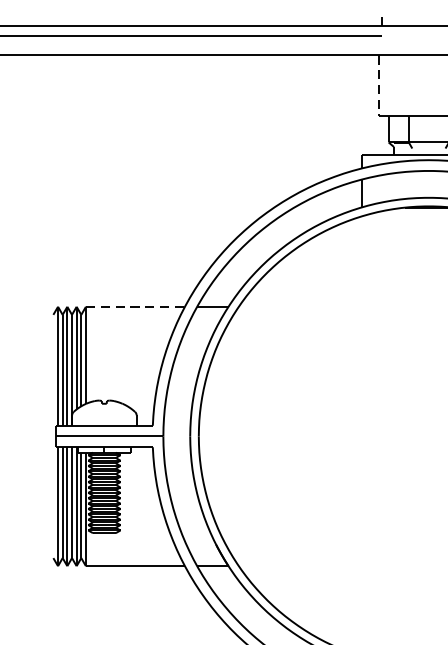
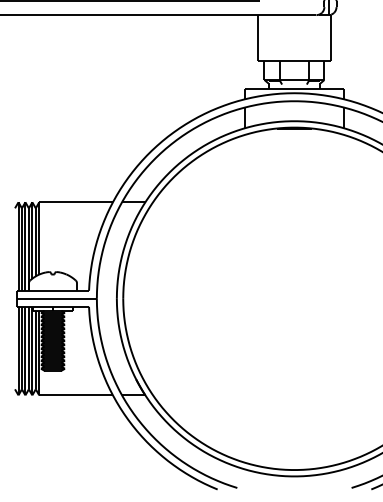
line: (379, 85) -> (257, 37), dashed -> solid
line: (135, 307) -> (76, 202), dashed -> solid

